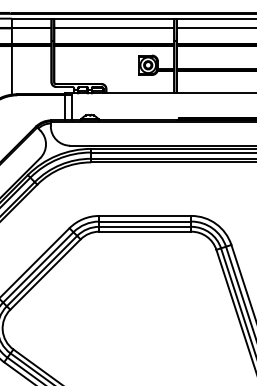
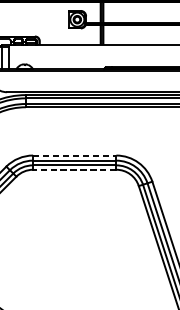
line: (145, 215) -> (74, 155), solid -> dashed
line: (144, 231) -> (73, 169), solid -> dashed

